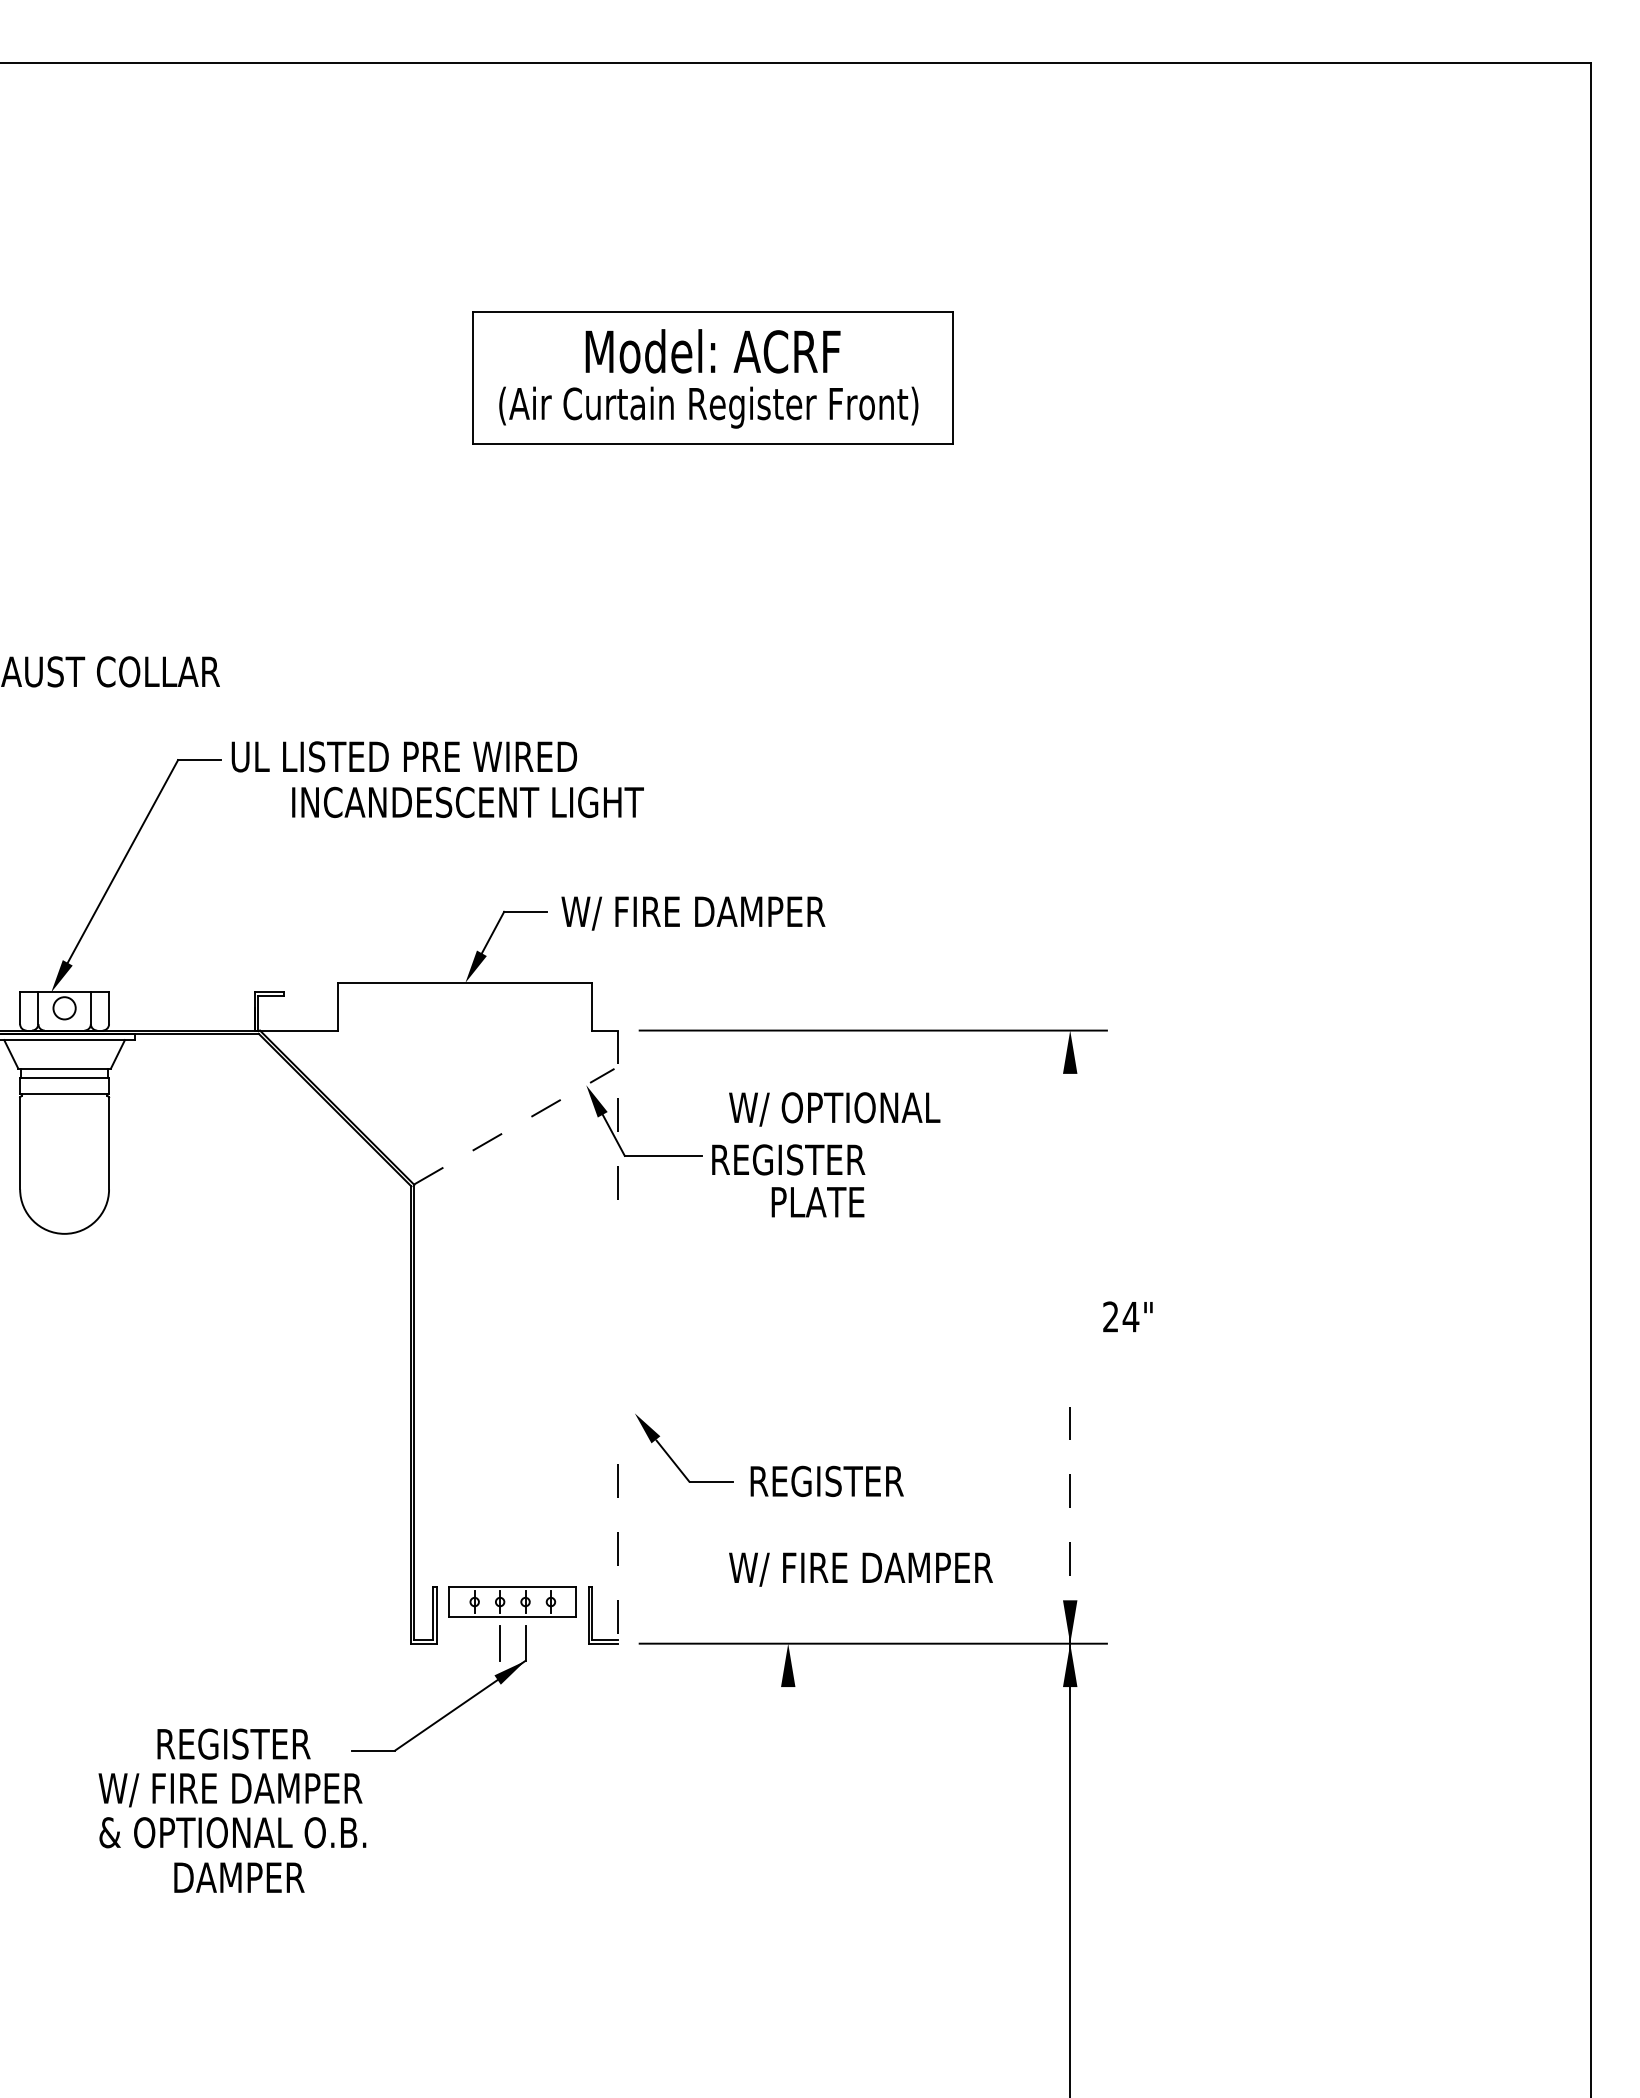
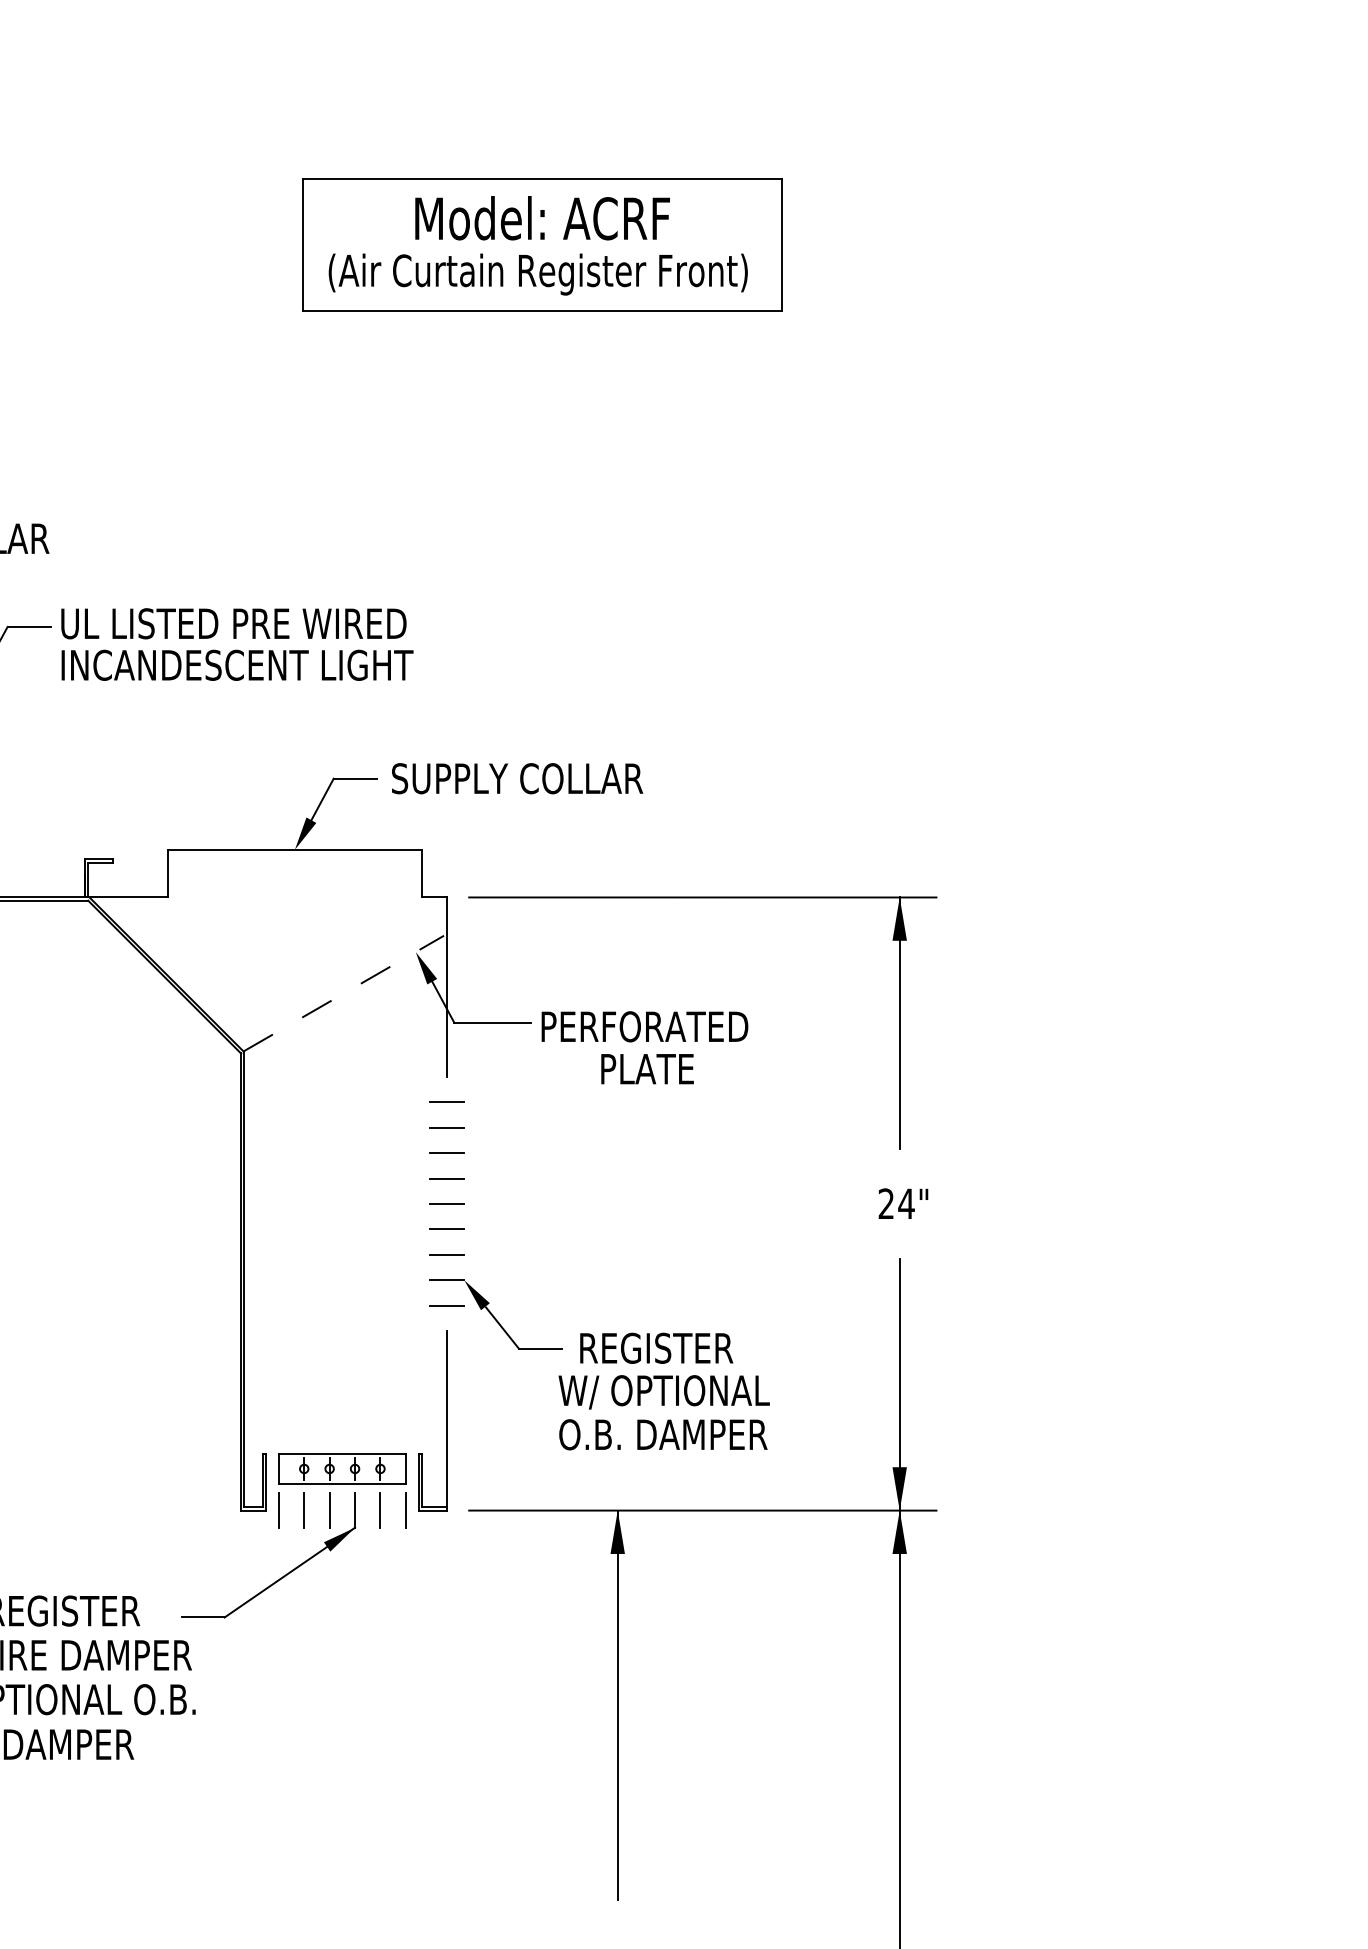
text: (467, 802) -> (237, 665), moved
text: (693, 913) -> (523, 780), W/ FIRE DAMPER -> SUPPLY COLLAR
text: (834, 1109) -> (664, 1392), moved
line: (617, 1120) -> (447, 987), dashed -> solid
line: (1070, 1155) -> (900, 1022), added
text: (816, 1159) -> (646, 1026), REGISTER -> PERFORATED
line: (617, 1235) -> (447, 1102), added
line: (617, 1260) -> (447, 1127), added
line: (617, 1286) -> (447, 1153), added
line: (617, 1311) -> (447, 1178), added
text: (1127, 1316) -> (903, 1203), moved
line: (617, 1337) -> (447, 1204), added
line: (617, 1362) -> (447, 1229), added
line: (617, 1387) -> (447, 1254), added
line: (617, 1413) -> (447, 1280), added
line: (617, 1438) -> (447, 1305), added
line: (1070, 1518) -> (900, 1385), dashed -> solid
line: (617, 1553) -> (447, 1420), dashed -> solid
text: (860, 1569) -> (690, 1436), W/ FIRE DAMPER -> O.B. DAMPER
line: (449, 1643) -> (279, 1510), added
line: (474, 1643) -> (304, 1510), added
line: (550, 1643) -> (380, 1510), added
line: (576, 1643) -> (406, 1510), added
line: (788, 1838) -> (618, 1705), added

